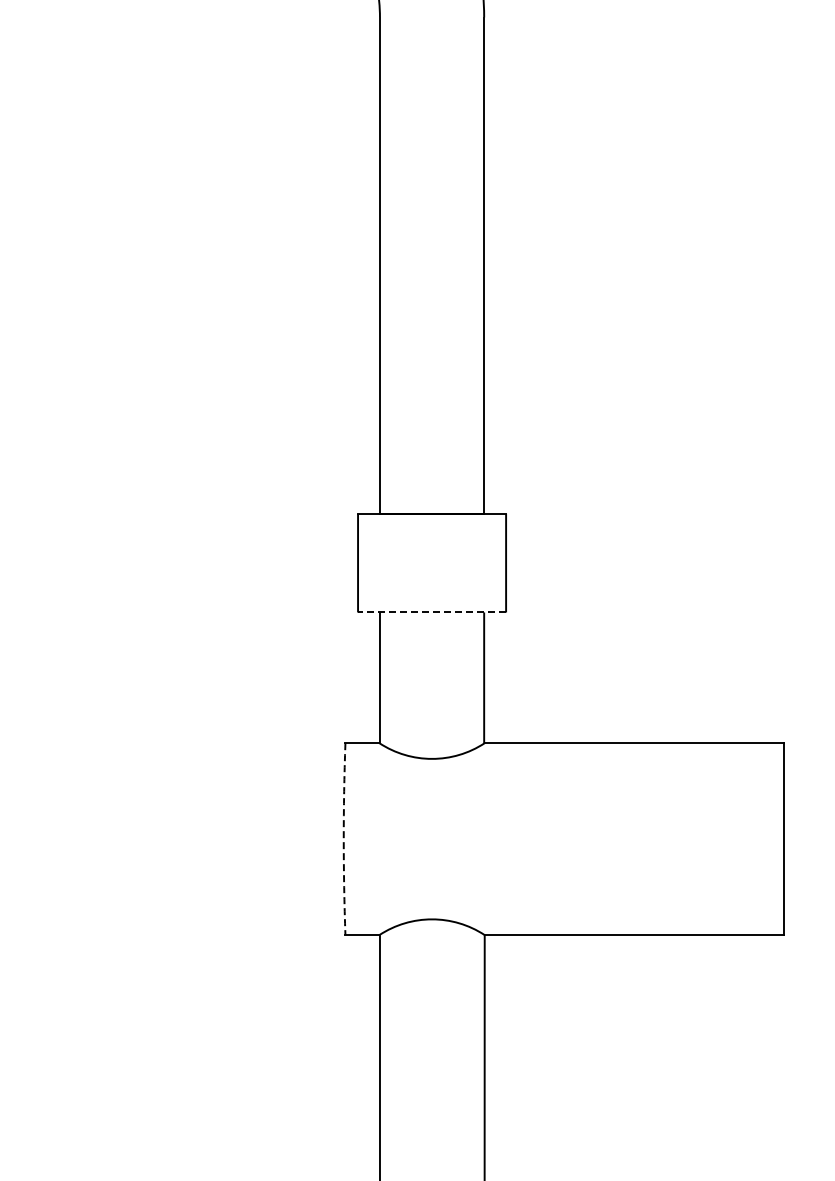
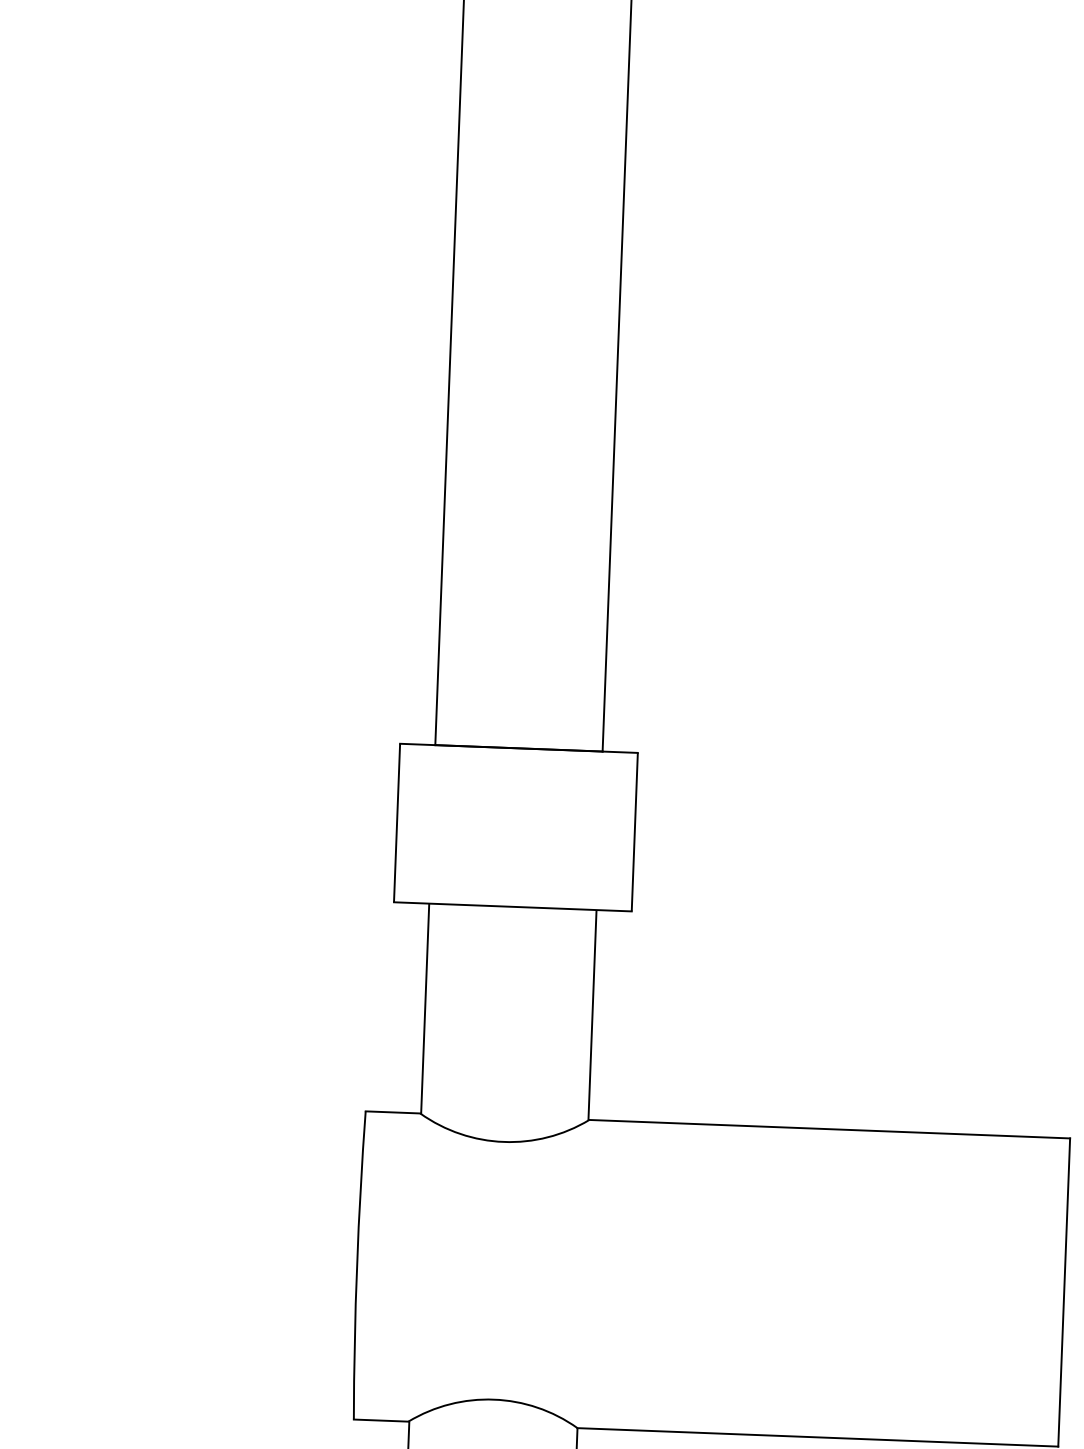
line: (431, 612) -> (511, 906), dashed -> solid
arc: (343, 839) -> (356, 1265), dashed -> solid

